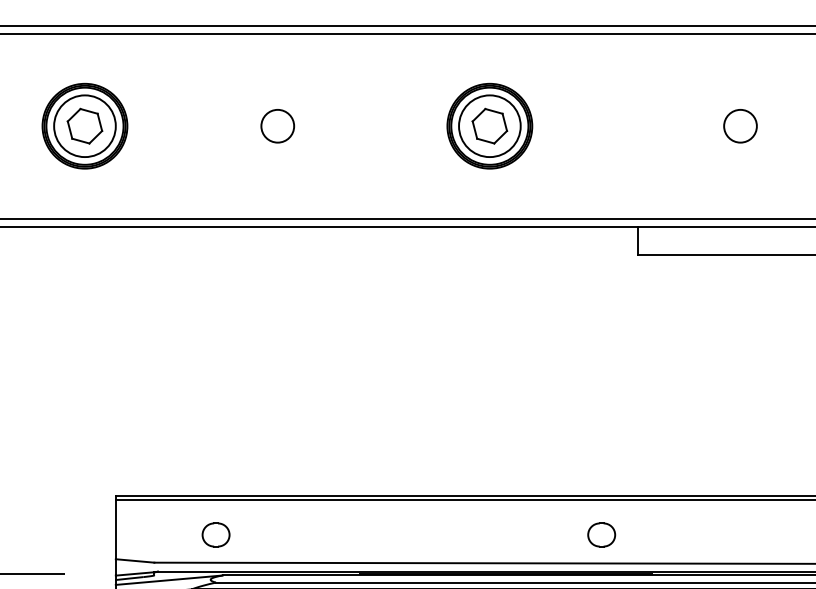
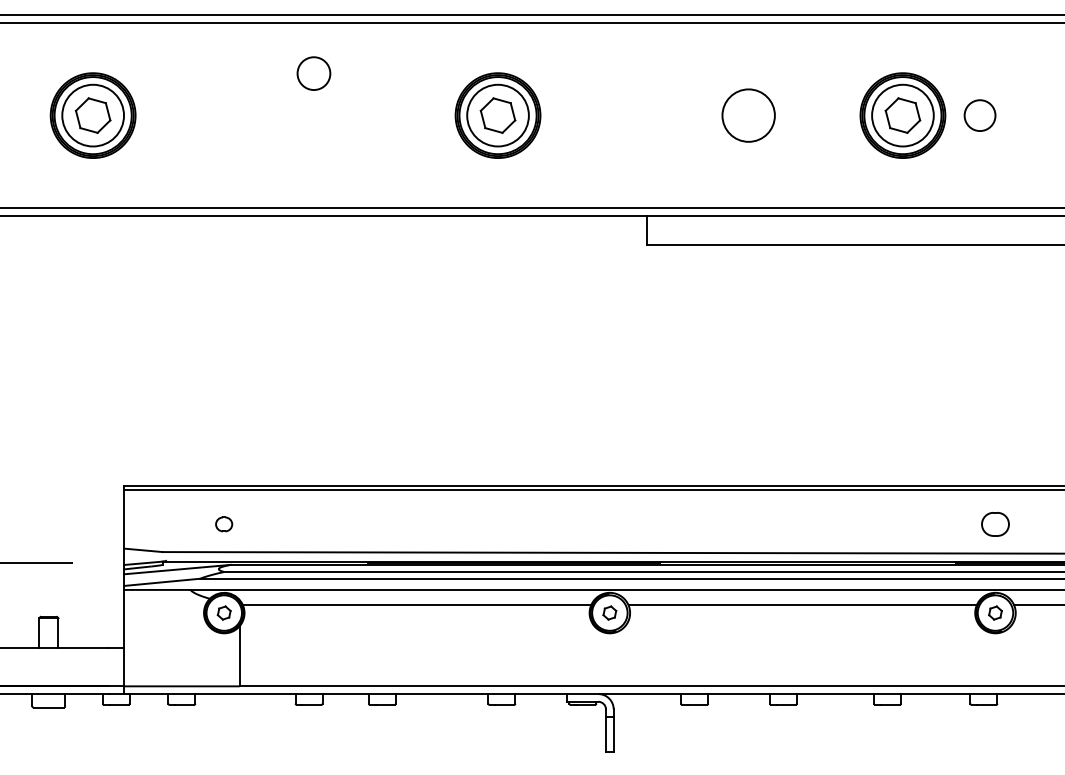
circle: (277, 126) -> (313, 73), moved
circle: (740, 126) -> (748, 115), size x1.6
part: (215, 535) -> (223, 524), size x0.6
part: (601, 535) -> (609, 524), removed

